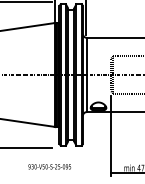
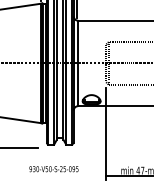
text: (49, 166) -> (53, 168), moved

